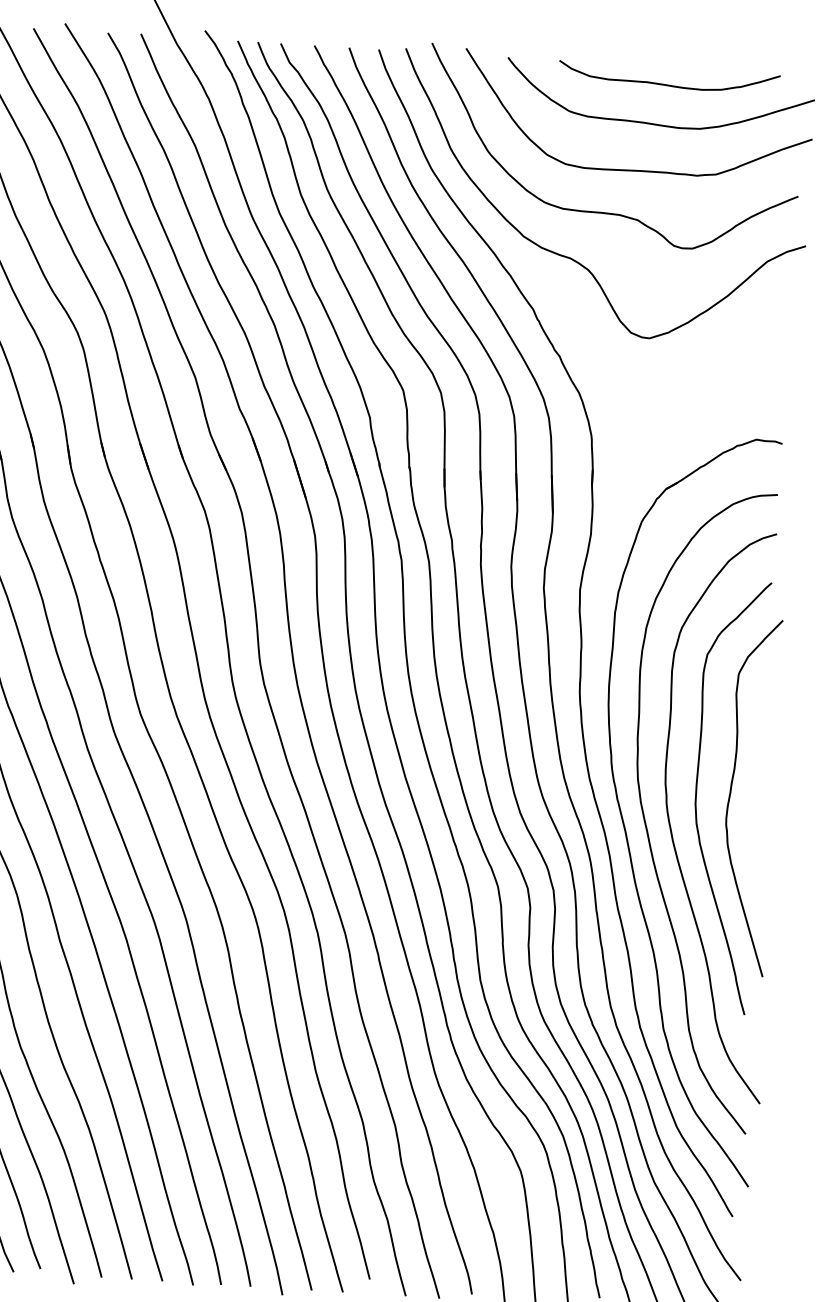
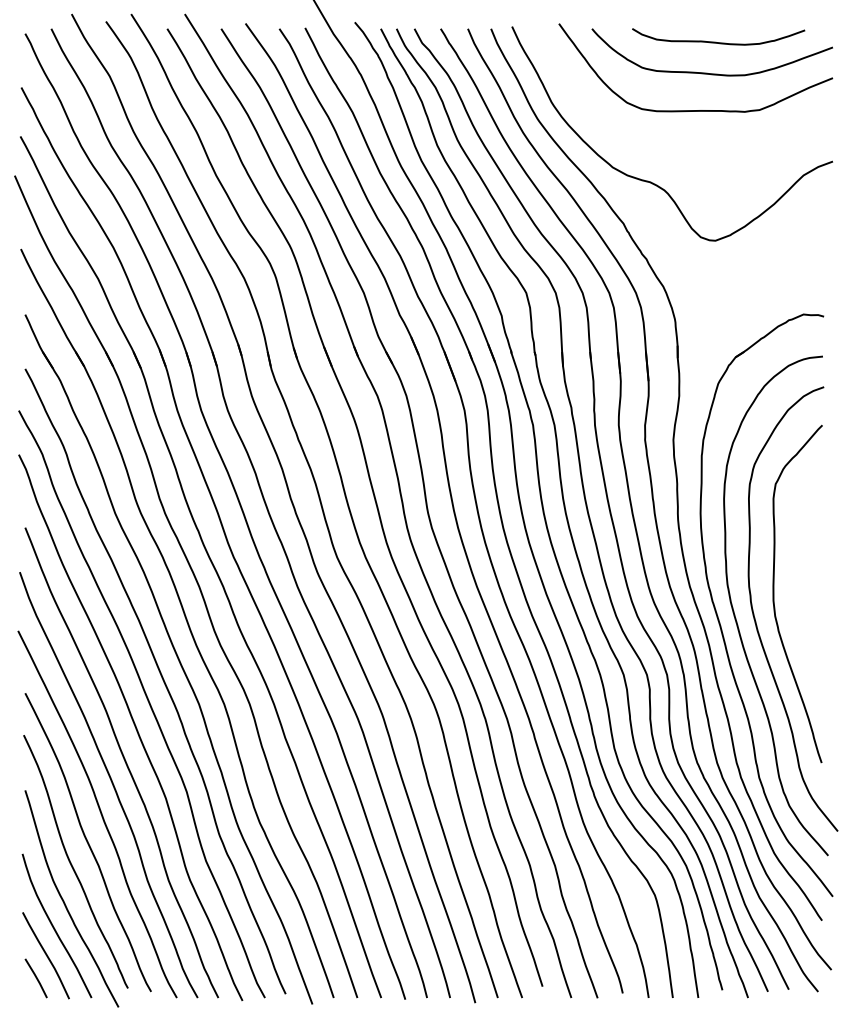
curve: (608, 212) -> (677, 144), removed
curve: (732, 791) -> (801, 589), removed

